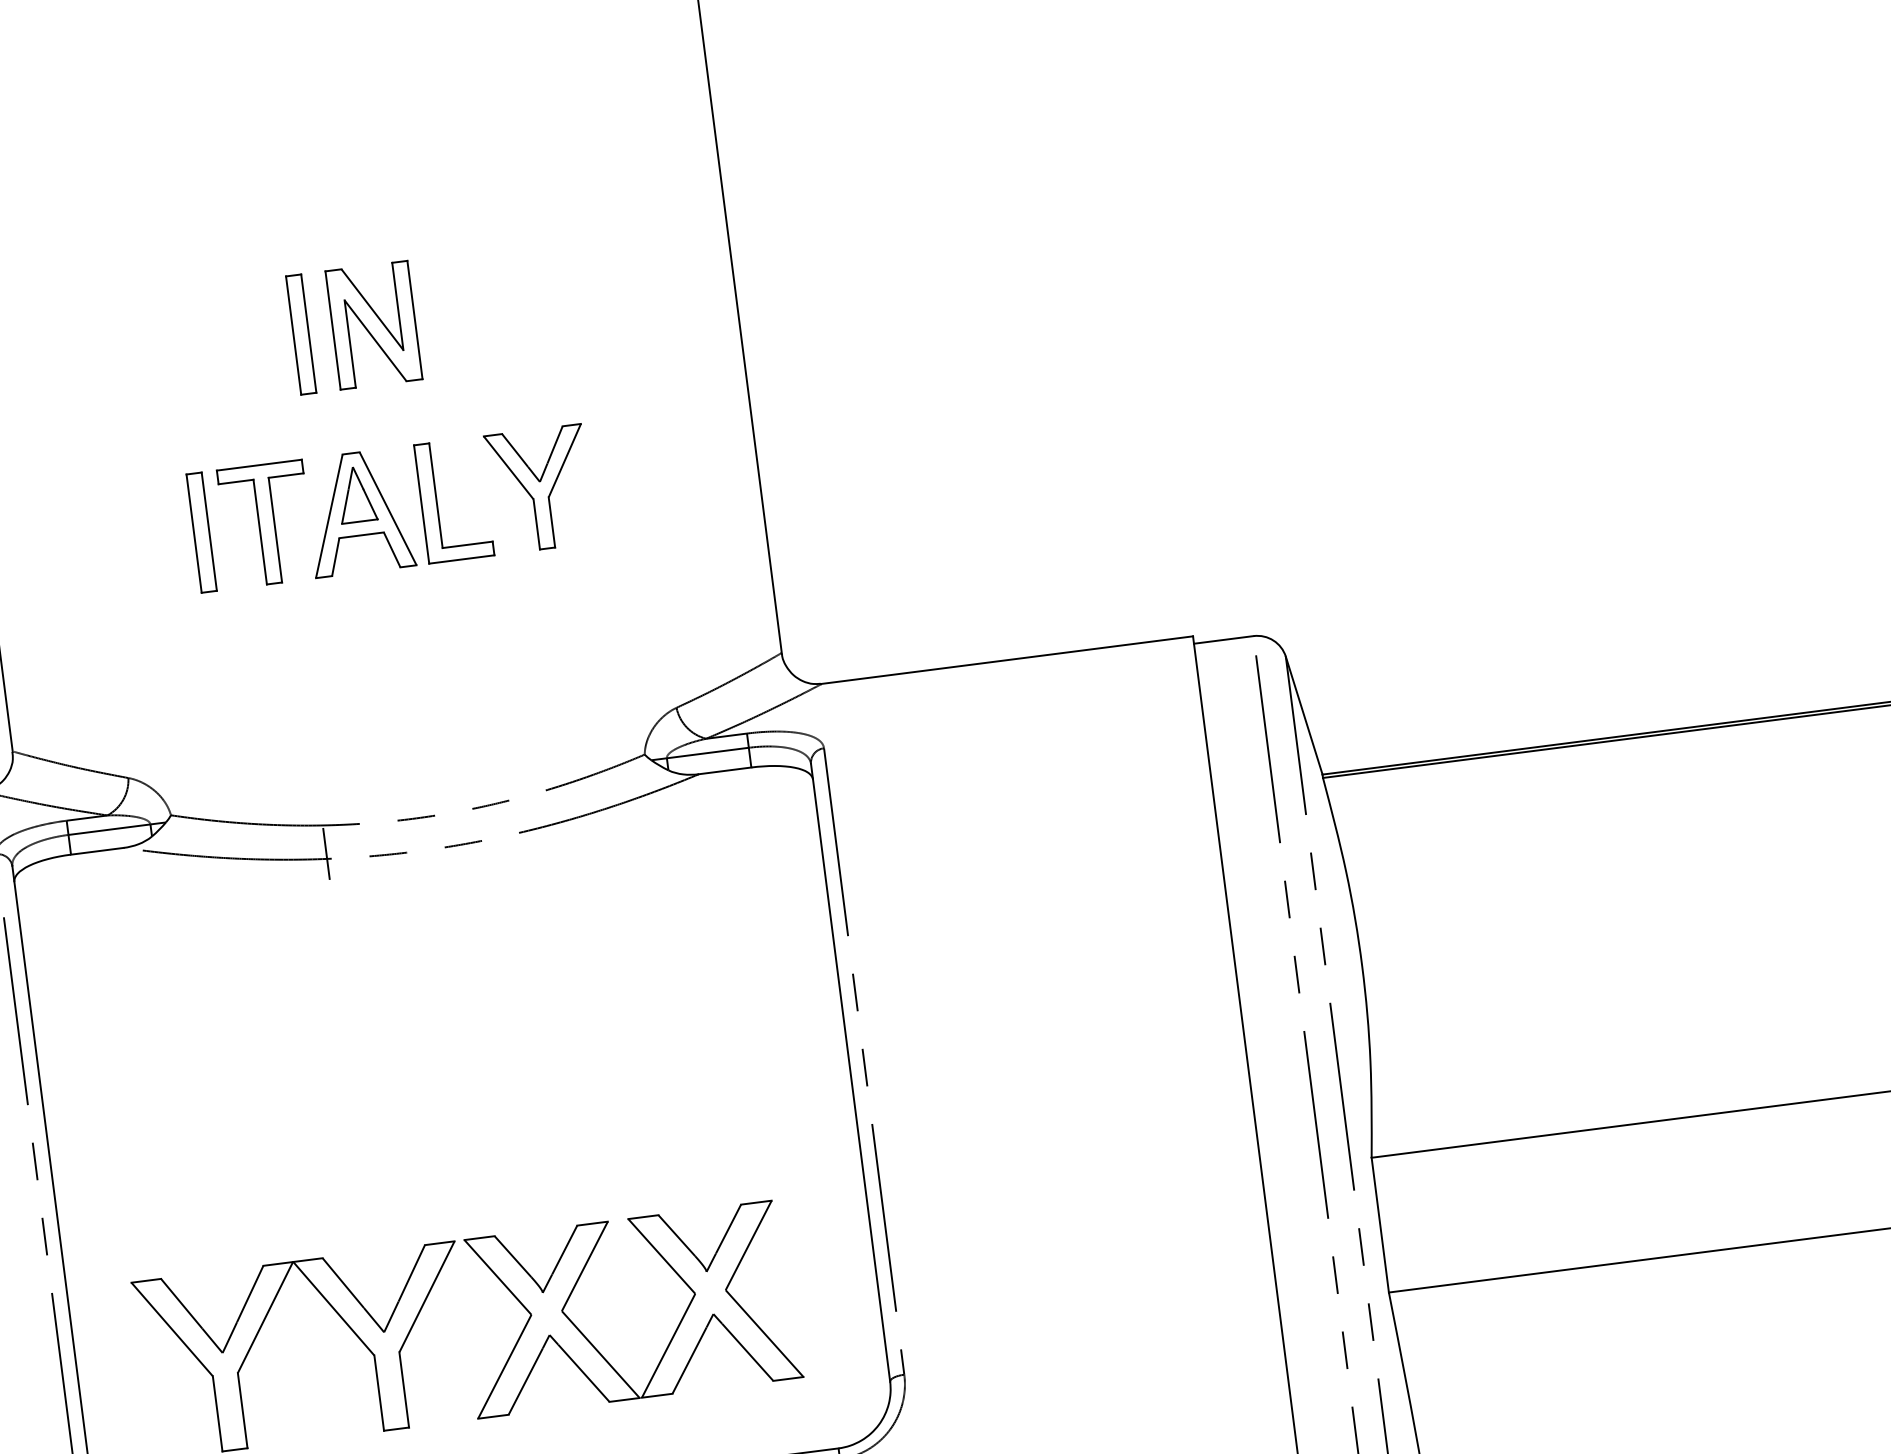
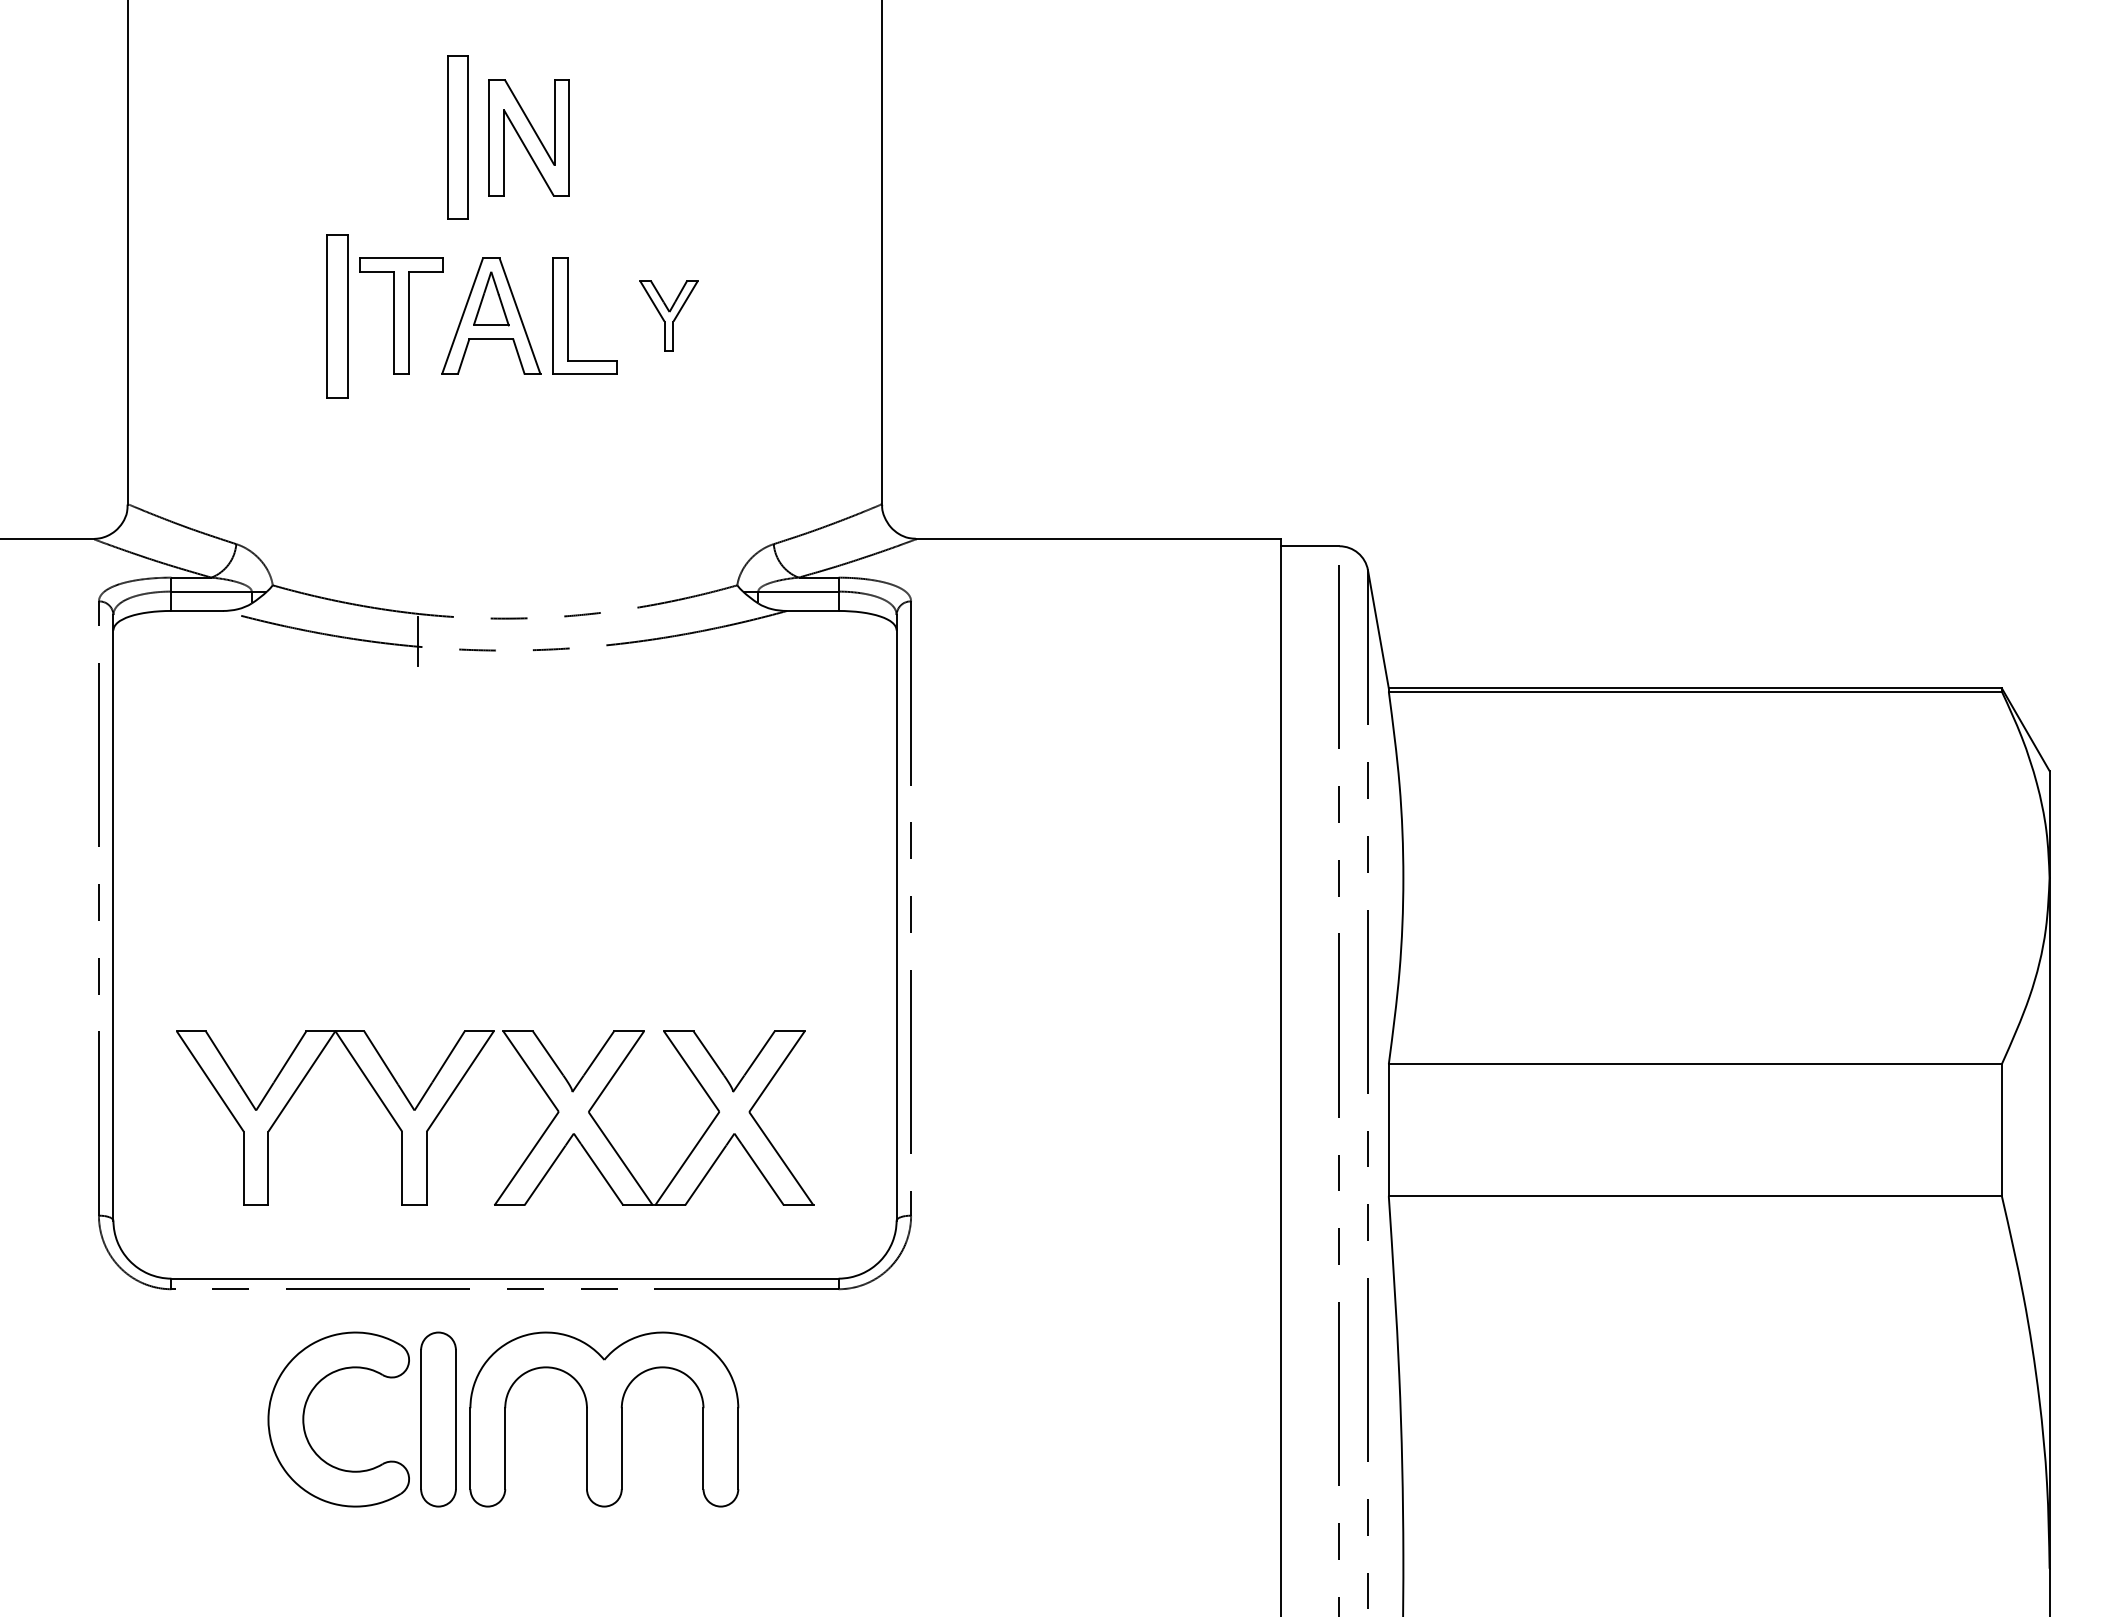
part: (300, 334) -> (457, 137), size x1.4
part: (539, 488) -> (668, 315), size x0.6
part: (201, 531) -> (337, 315), size x1.4

